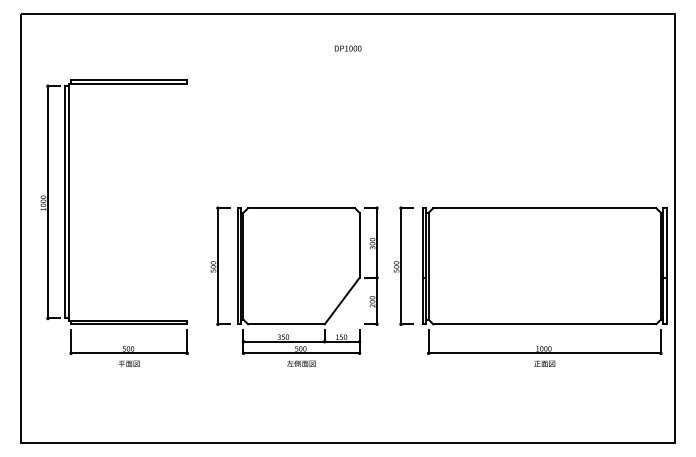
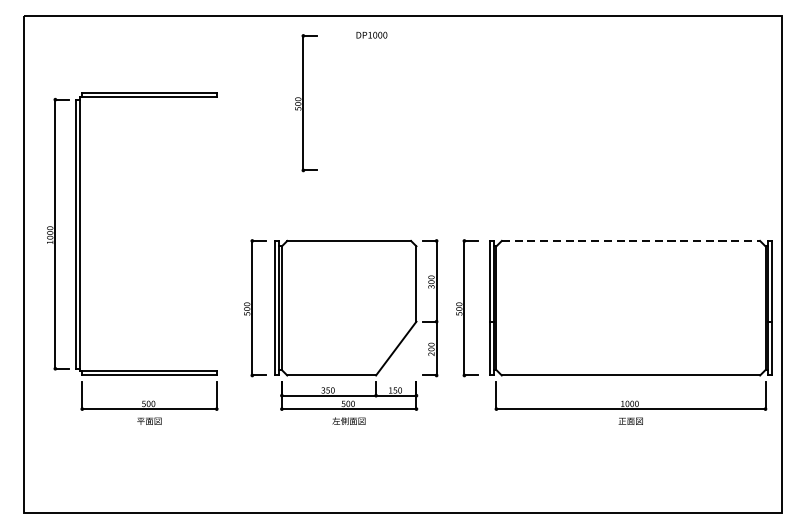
text: (348, 48) -> (372, 35), moved
part: (264, 88) -> (306, 102), added
line: (545, 208) -> (631, 241), solid -> dashed

